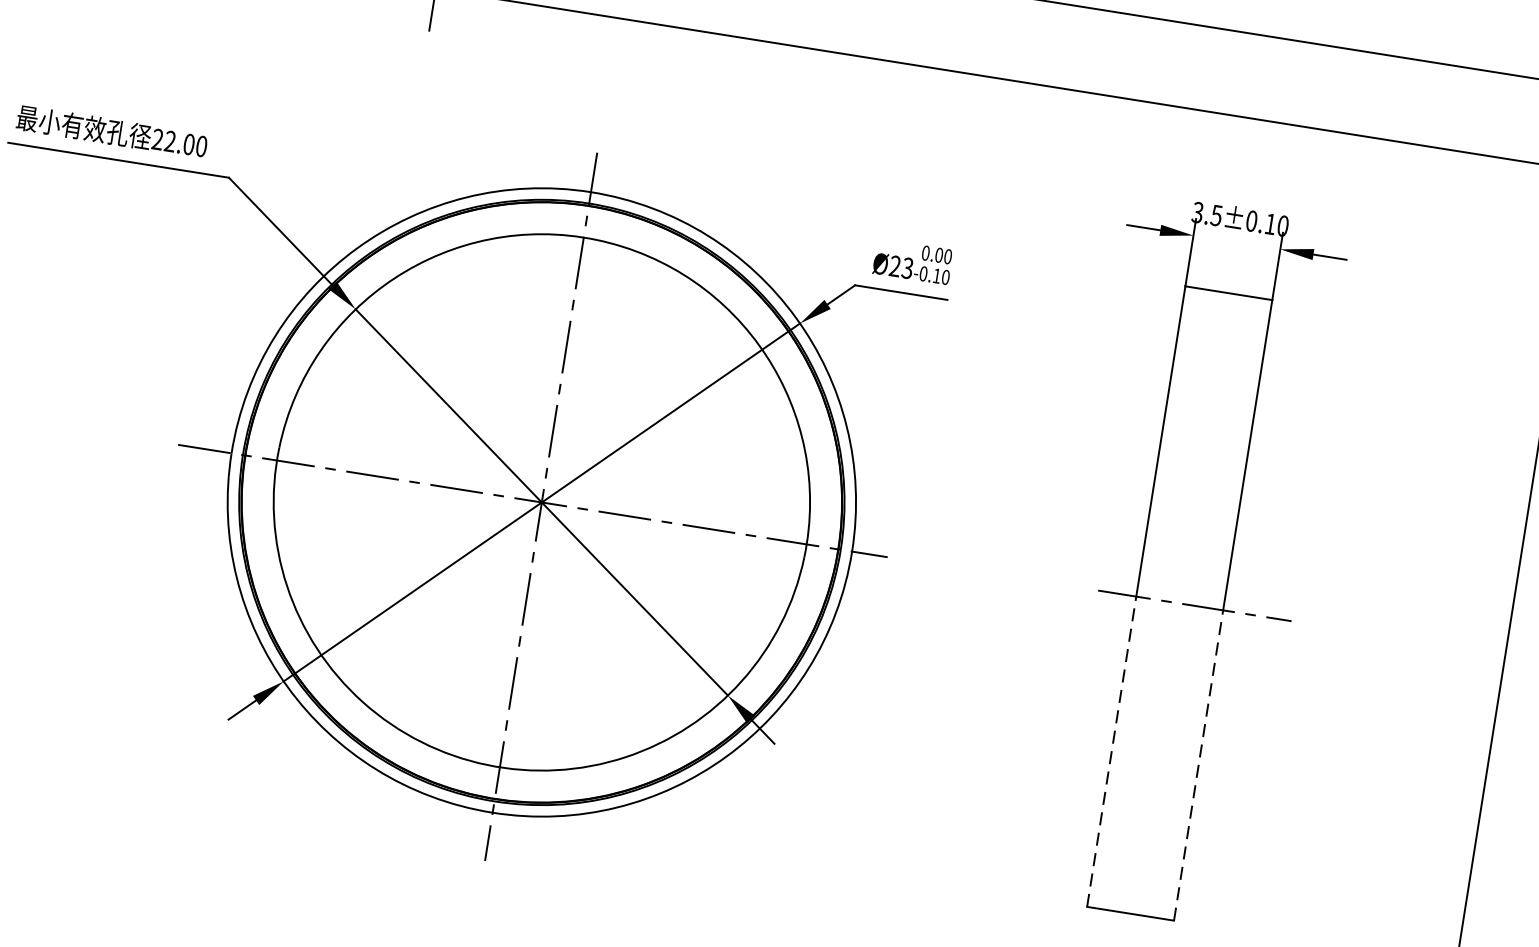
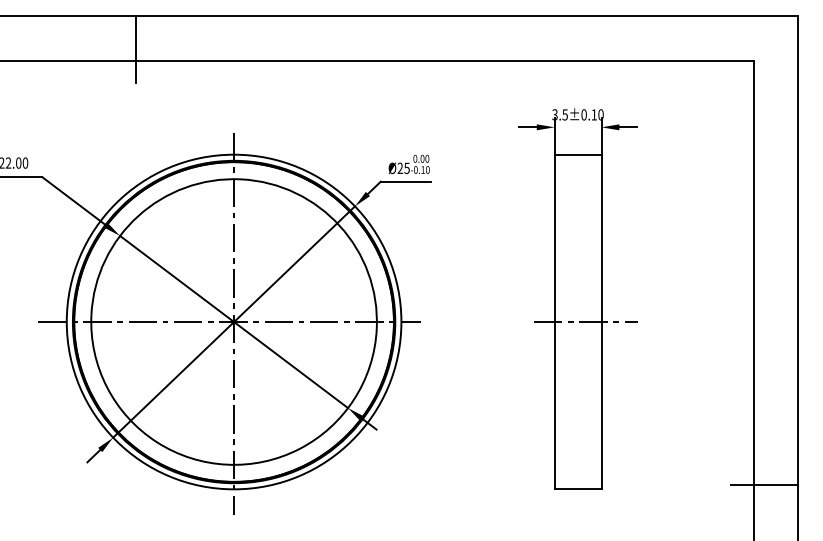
text: (906, 266) -> (406, 167), Ø23 -> Ø25
line: (1111, 751) -> (554, 405), dashed -> solid
line: (1198, 765) -> (601, 405), dashed -> solid

